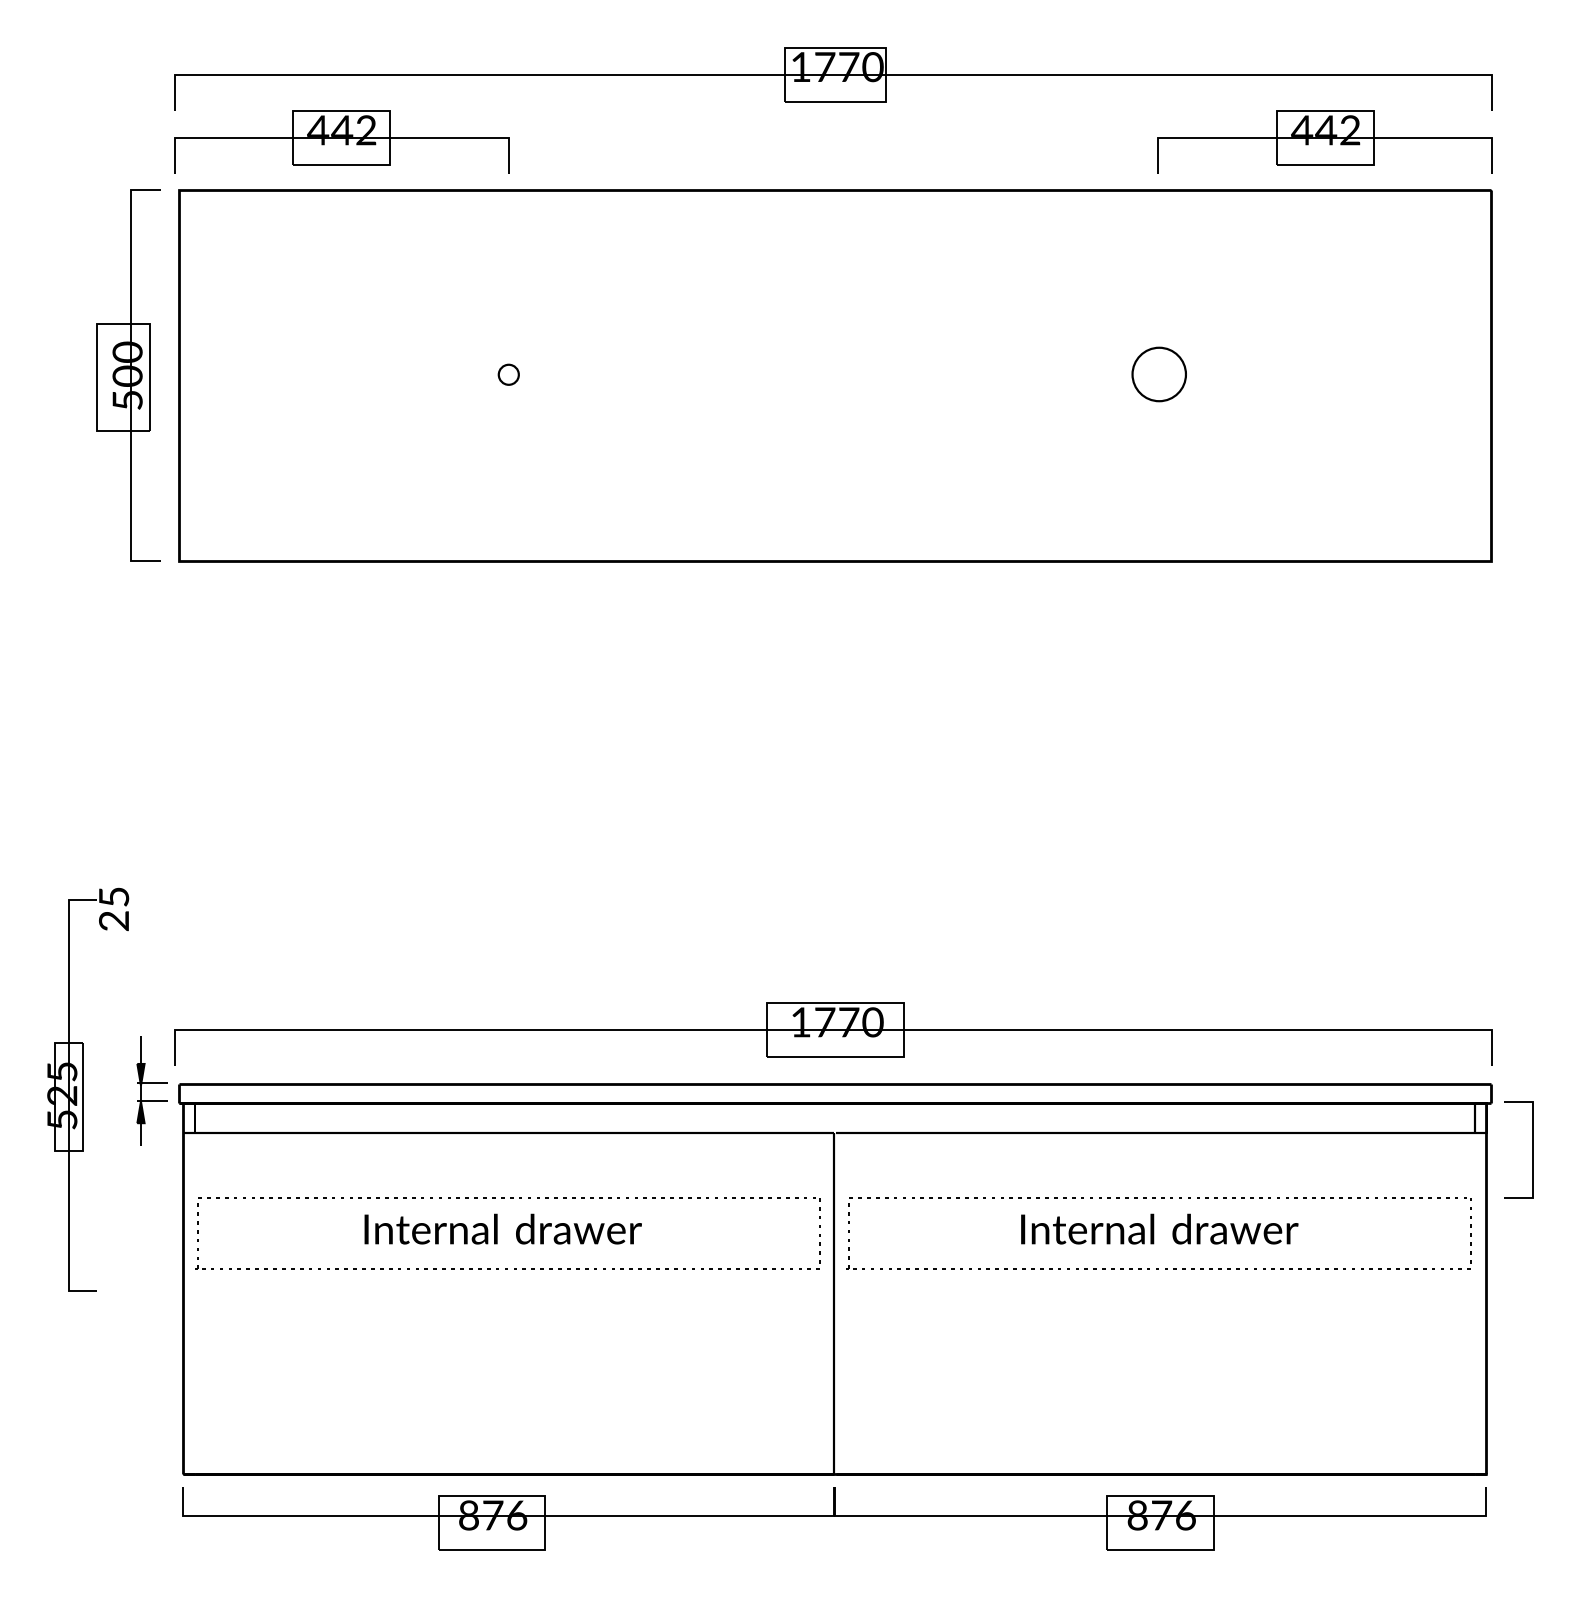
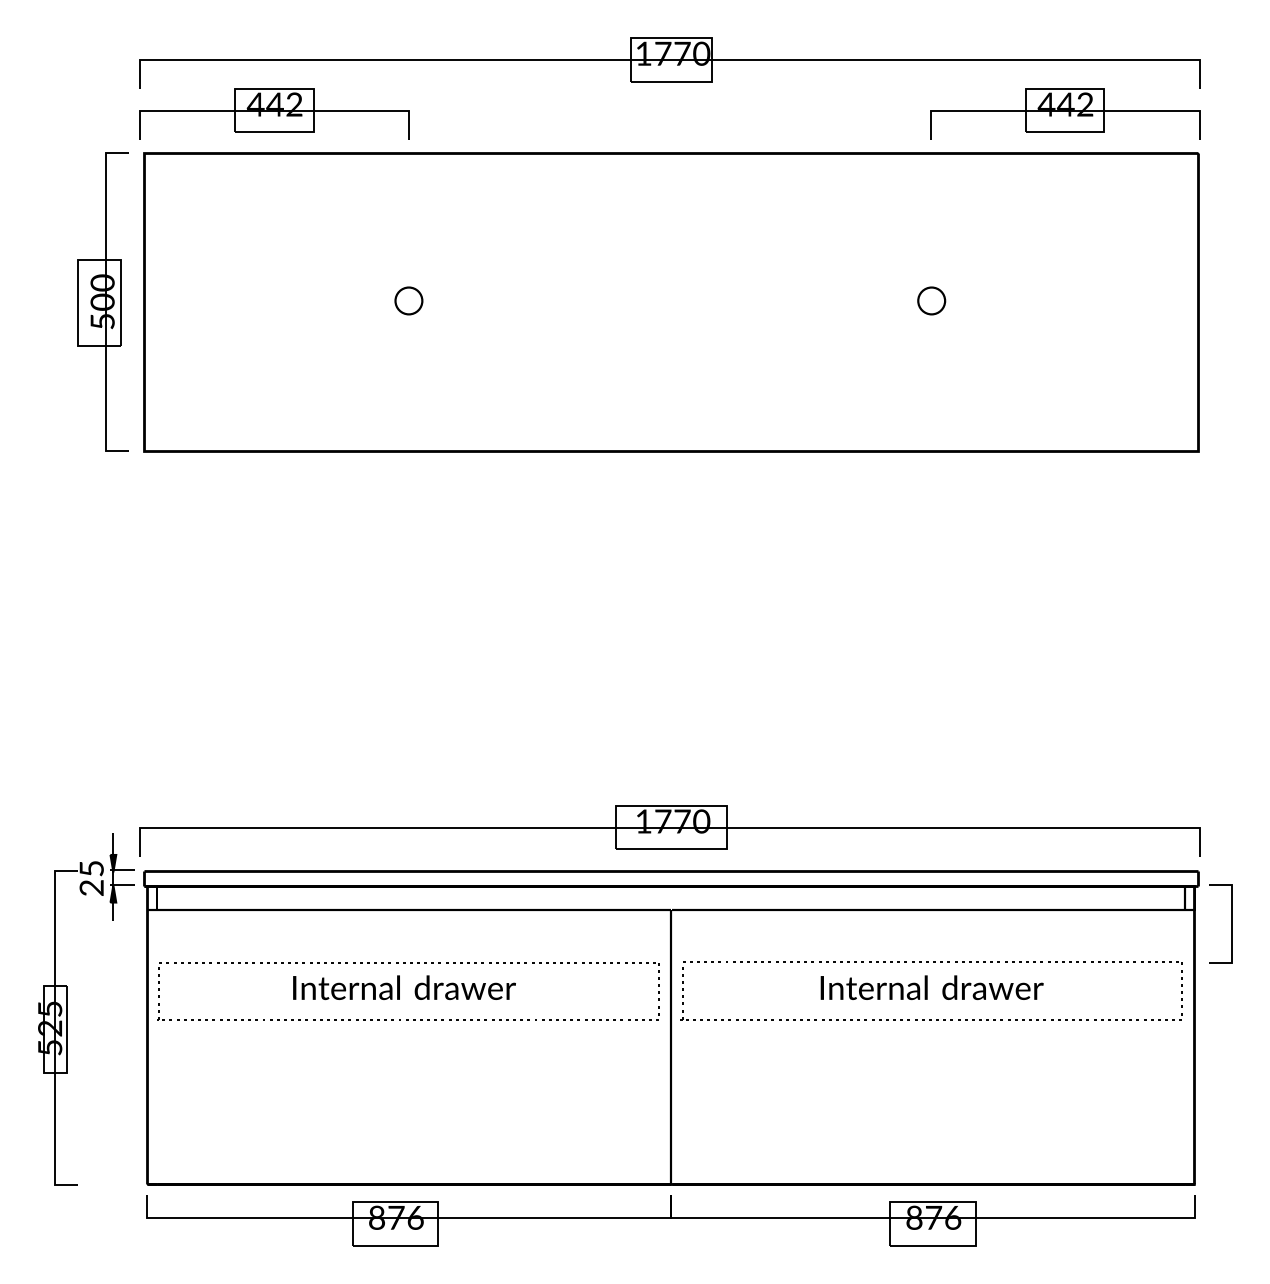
part: (508, 374) -> (408, 300), size x1.67
part: (1158, 374) -> (931, 300), size x0.62
part: (88, 1089) -> (71, 1023), moved

